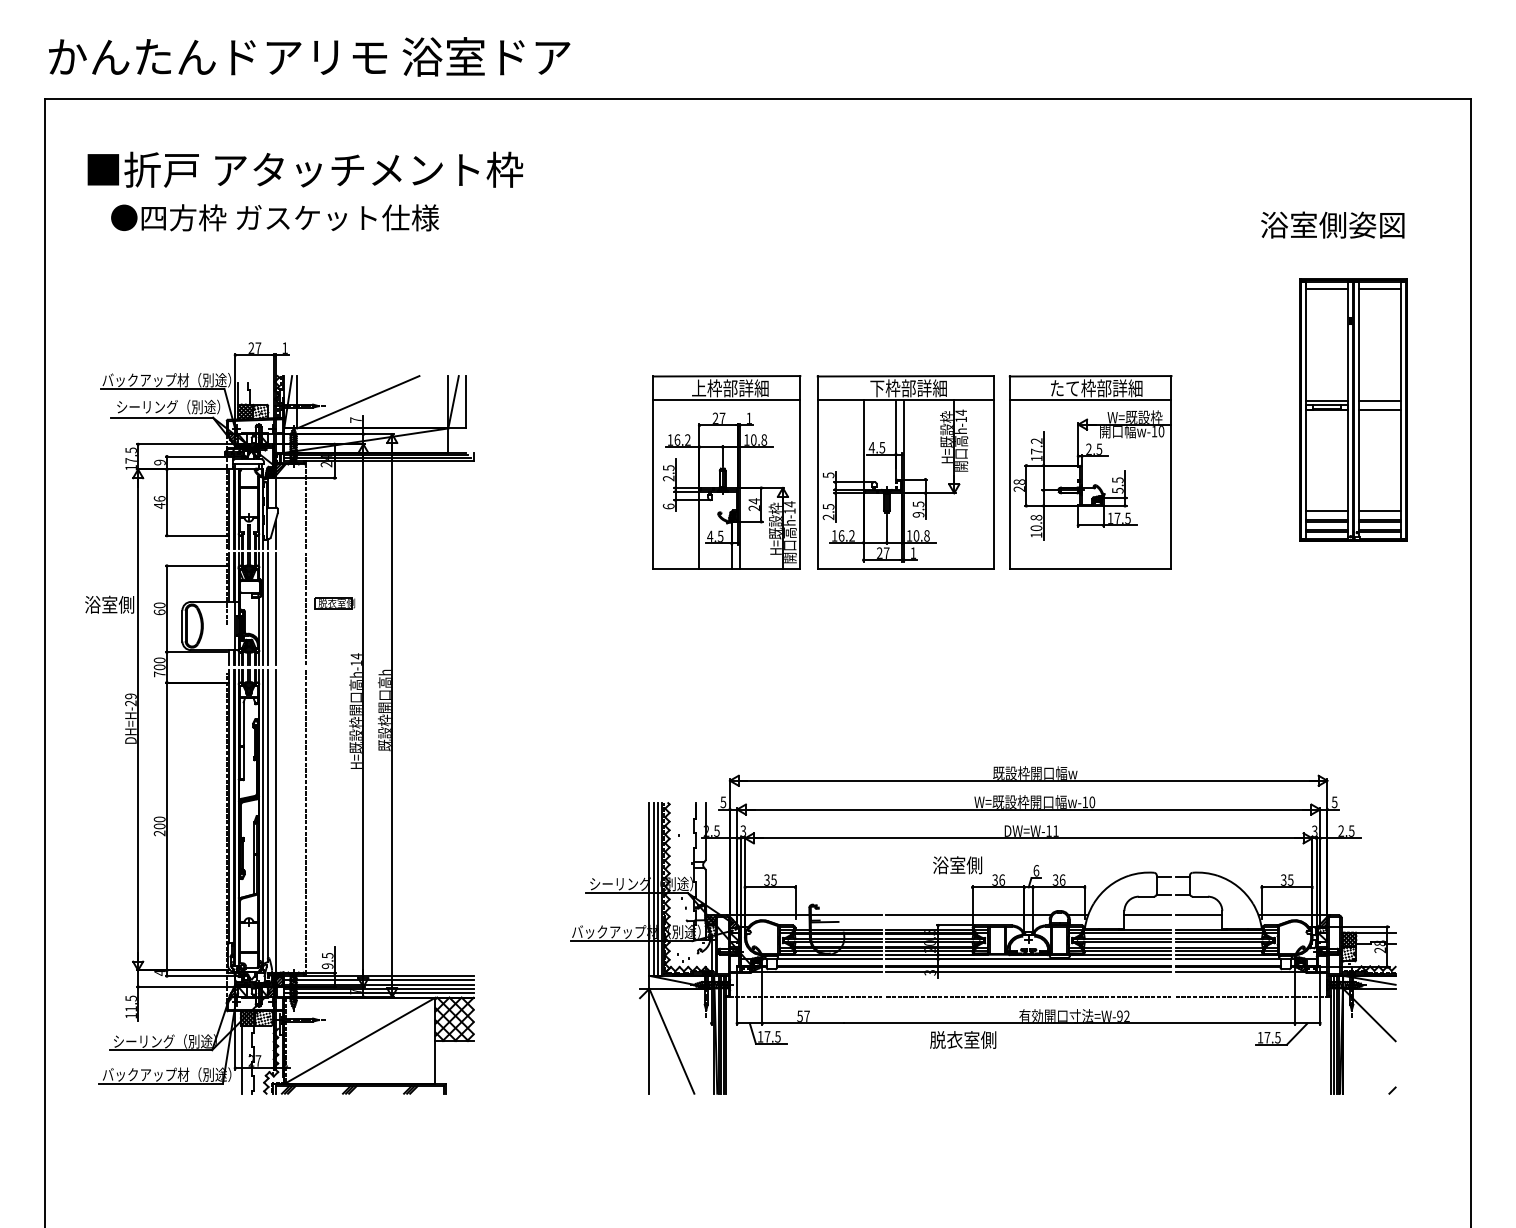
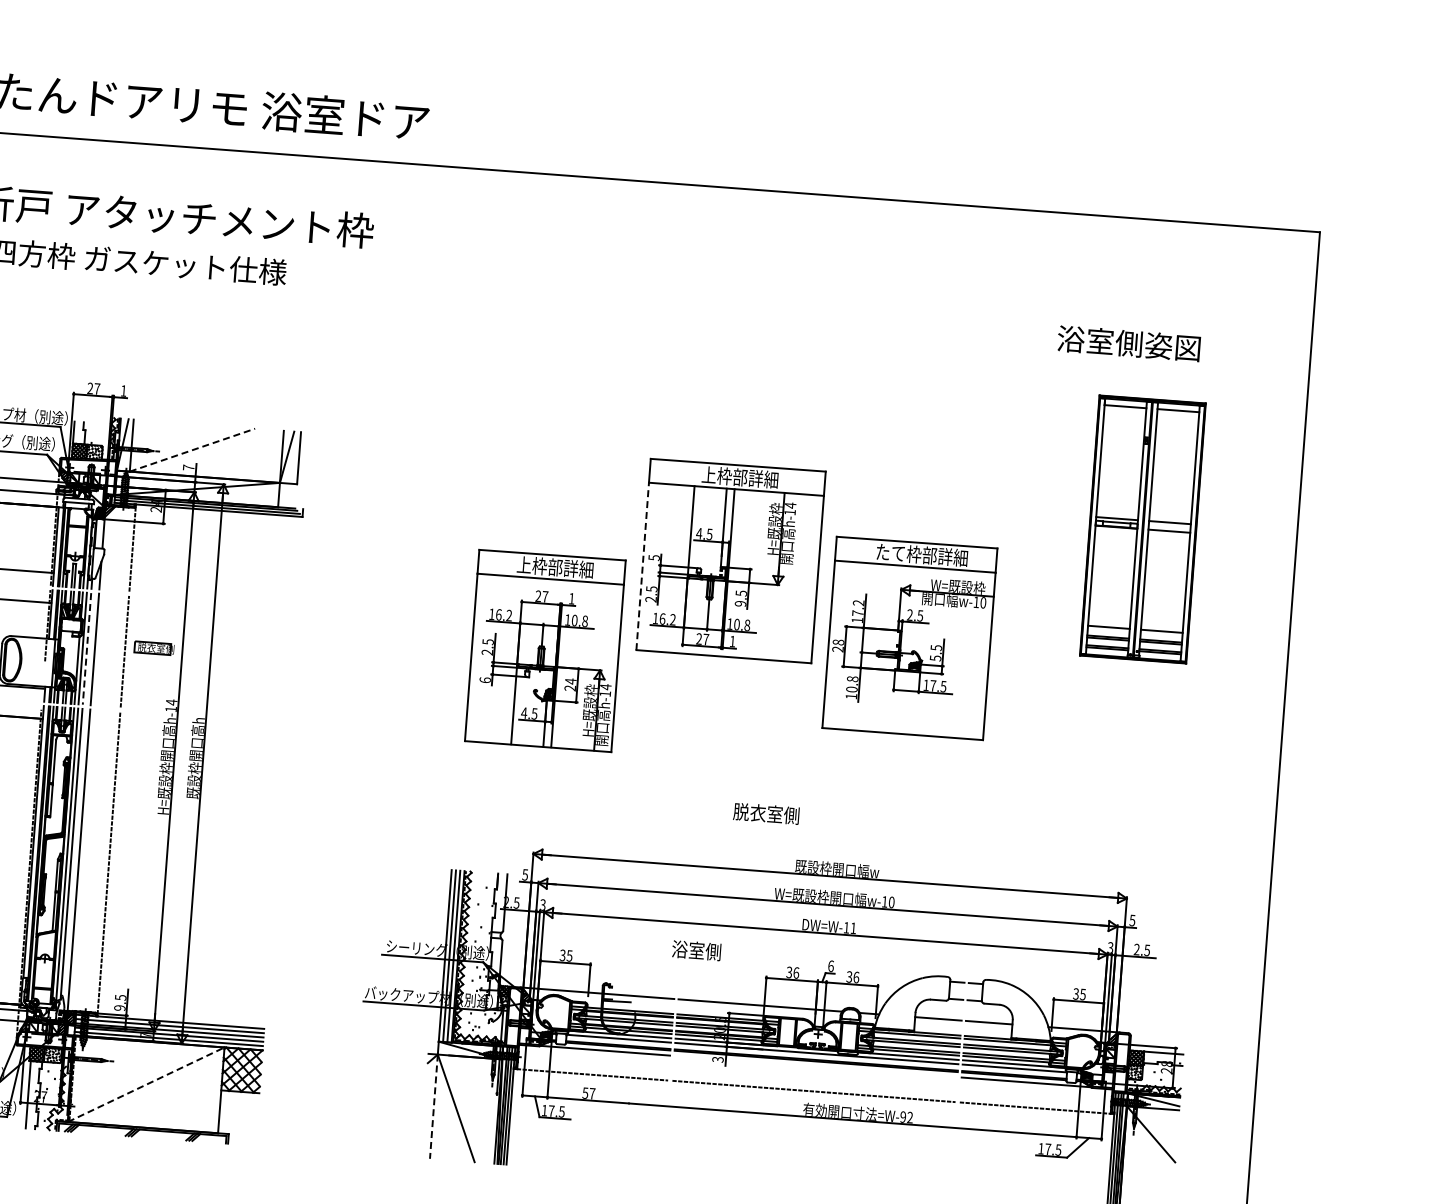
text: (1332, 224) -> (1128, 342), moved
text: (877, 388) -> (709, 475), 下枠部詳細 -> 上枠部詳細
line: (358, 402) -> (192, 450), solid -> dashed
part: (1353, 409) -> (1142, 528), moved
part: (726, 472) -> (545, 650), moved
part: (1090, 472) -> (909, 638), moved
line: (817, 484) -> (642, 566), solid -> dashed
line: (267, 609) -> (86, 649), solid -> dashed
text: (957, 865) -> (696, 950), moved
line: (1028, 972) -> (815, 1066), removed
text: (963, 1039) -> (766, 813), moved
line: (360, 1040) -> (146, 1084), solid -> dashed
line: (649, 1041) -> (433, 1106), solid -> dashed

